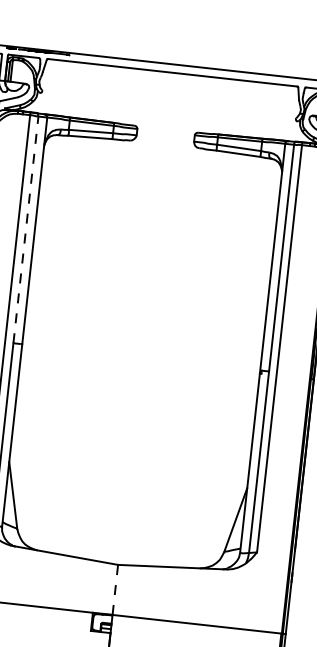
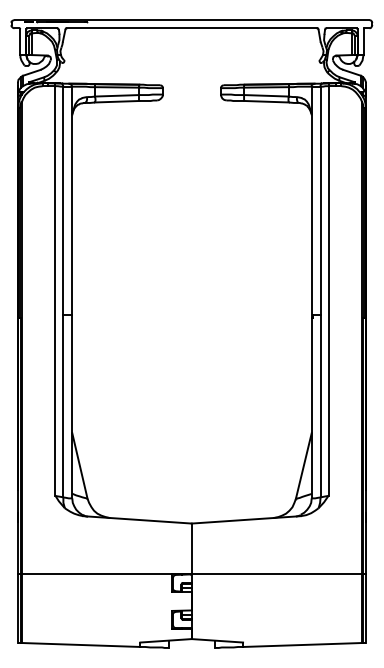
line: (26, 229) -> (63, 200), dashed -> solid
line: (115, 589) -> (191, 548), dashed -> solid

